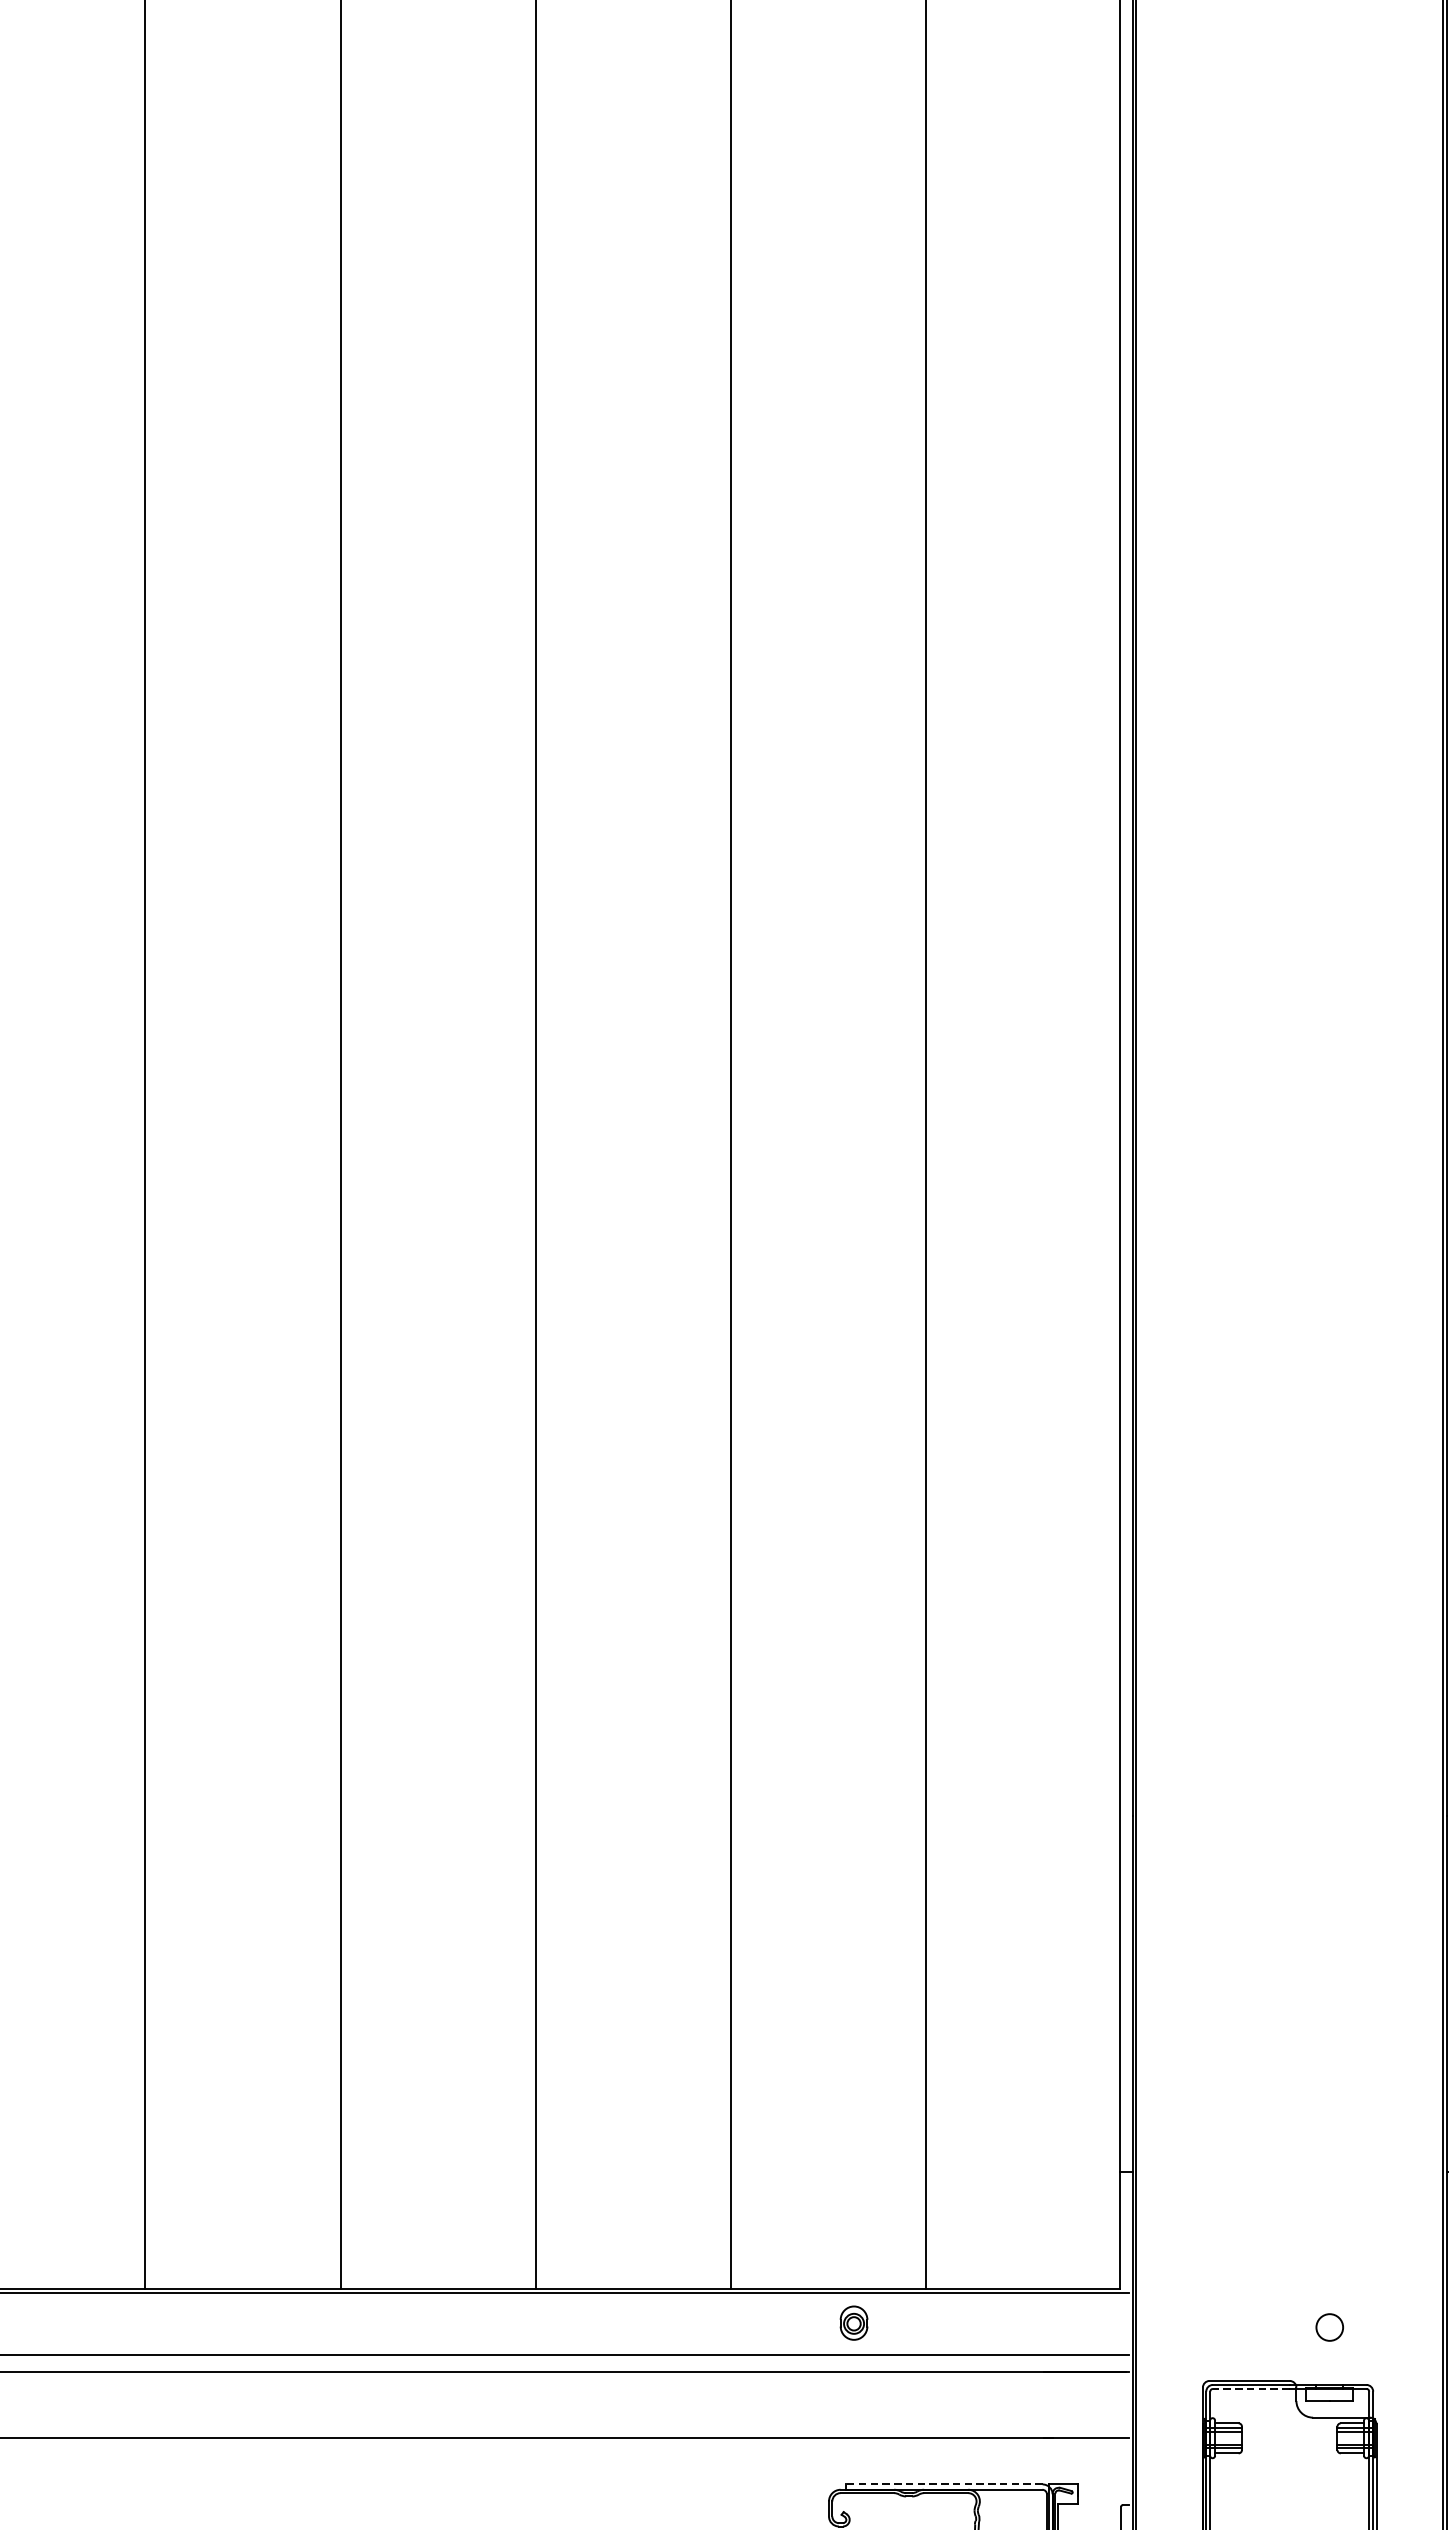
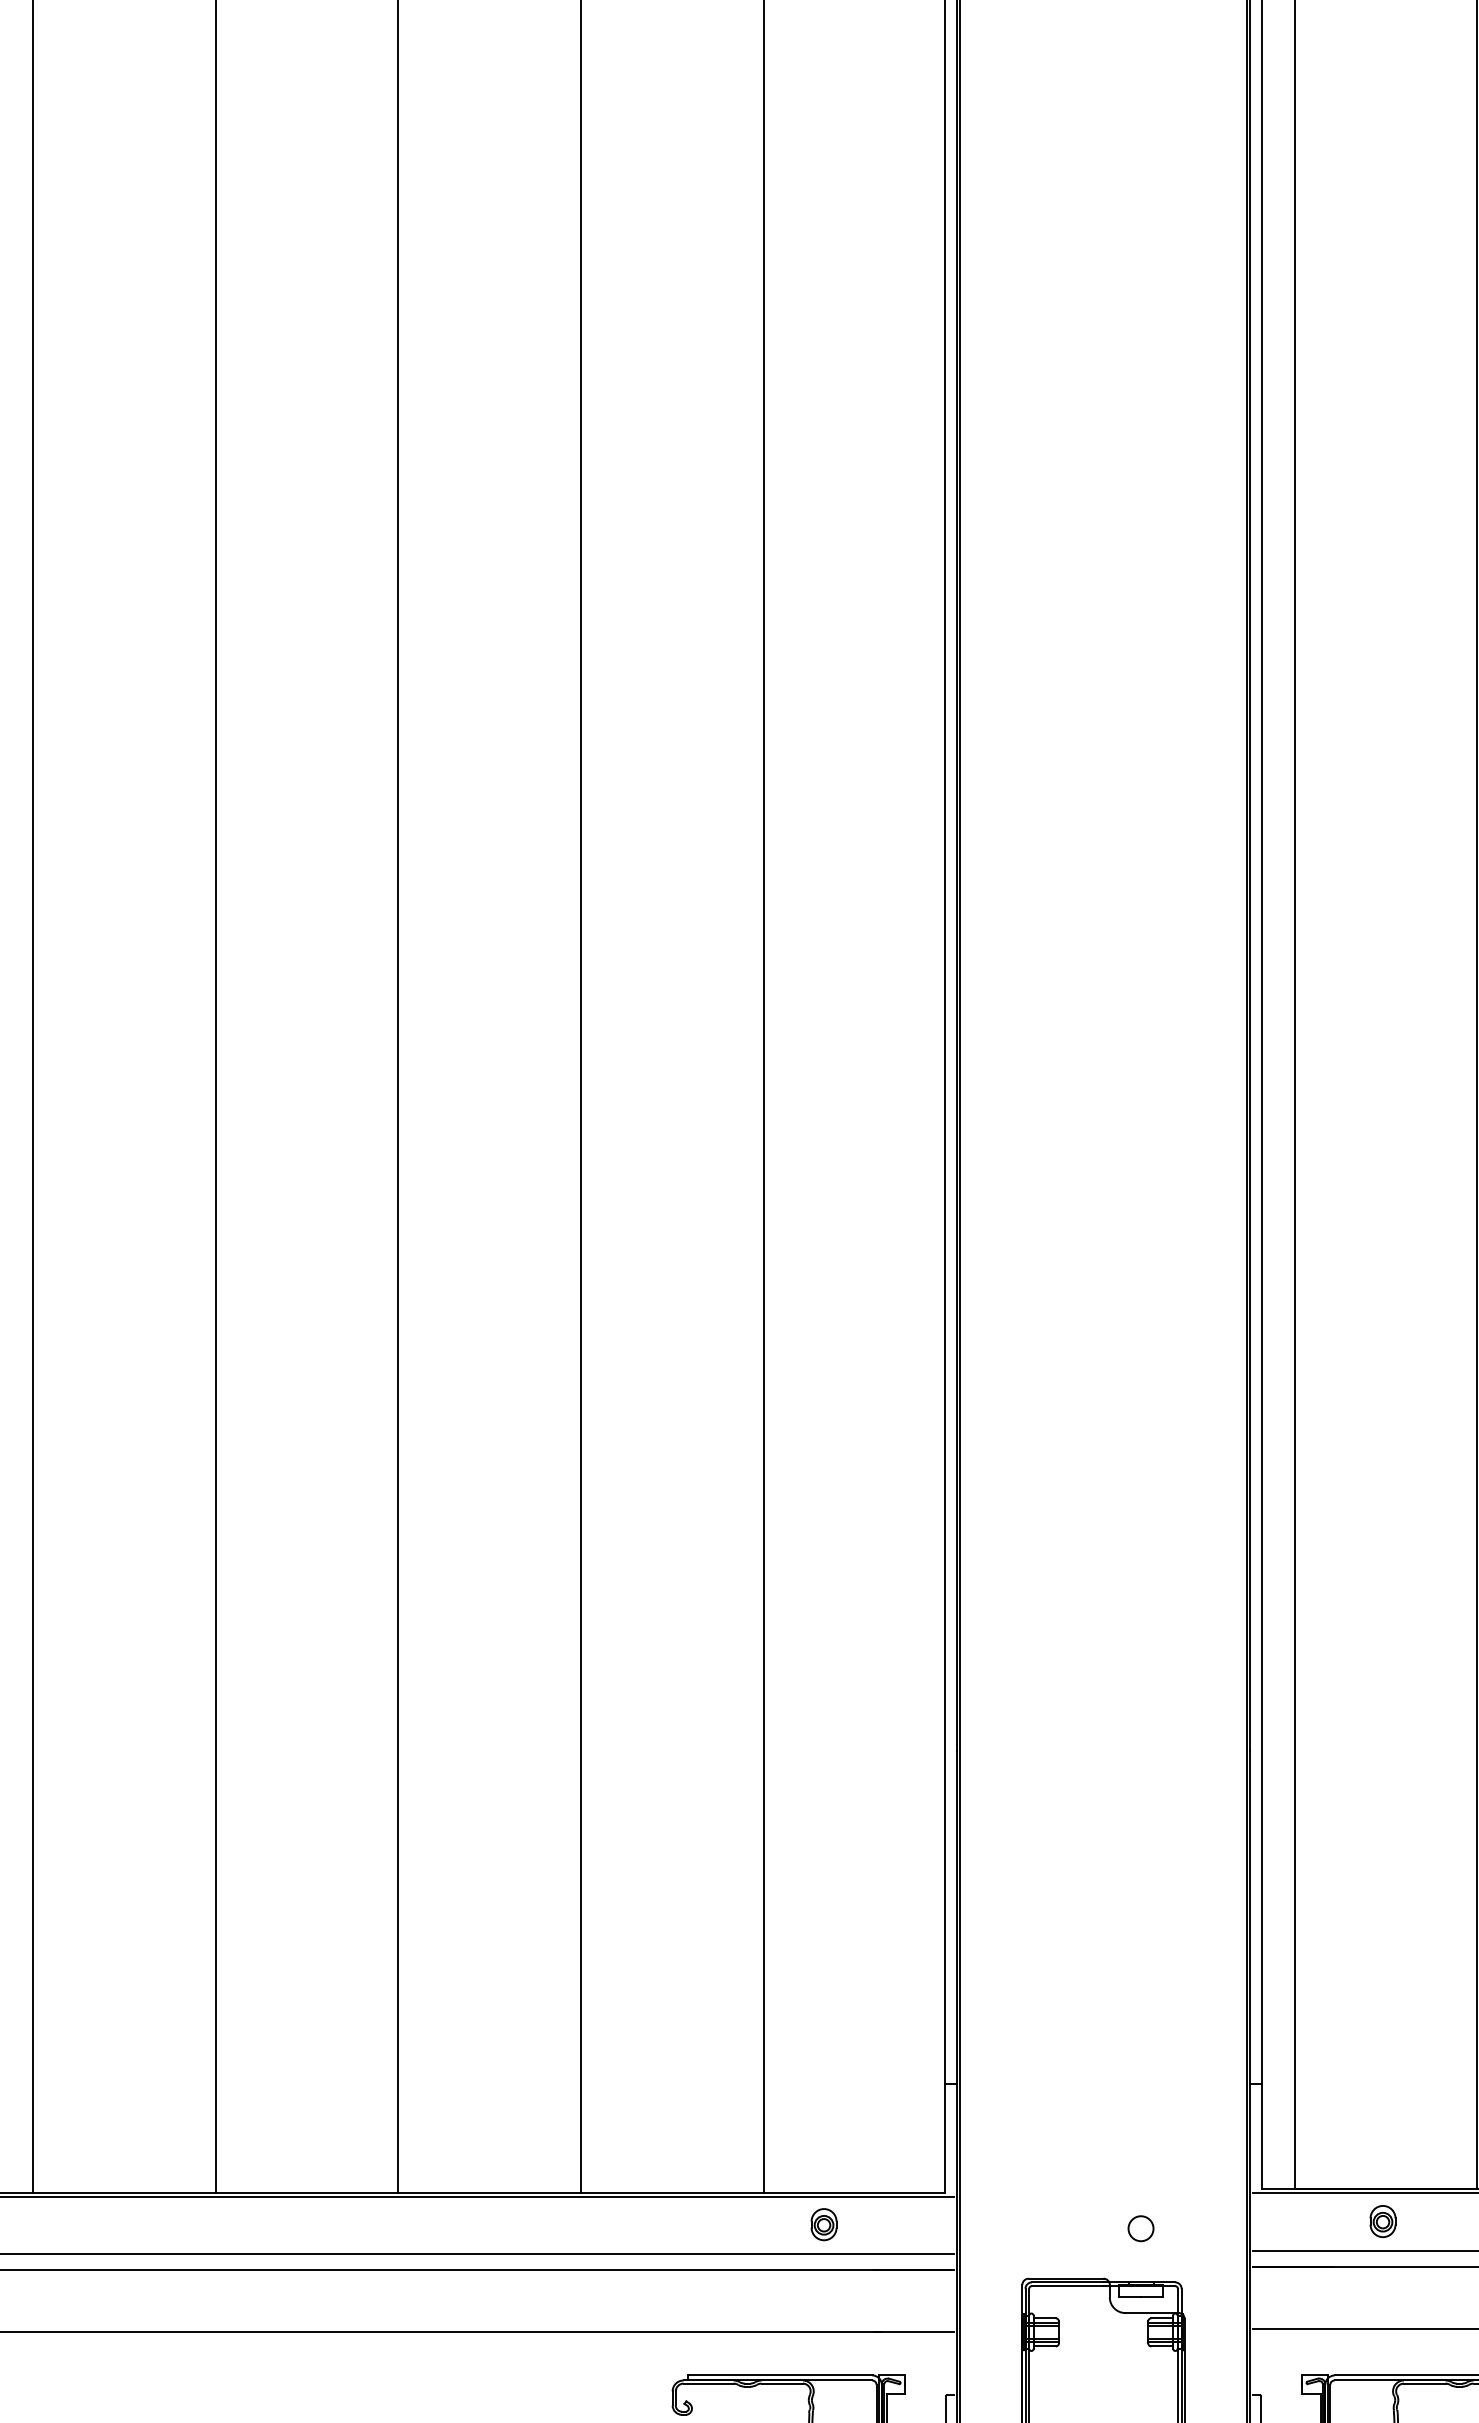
part: (853, 2322) -> (823, 2224), moved
line: (1251, 2389) -> (1067, 2286), dashed -> solid
line: (943, 2484) -> (779, 2375), dashed -> solid

